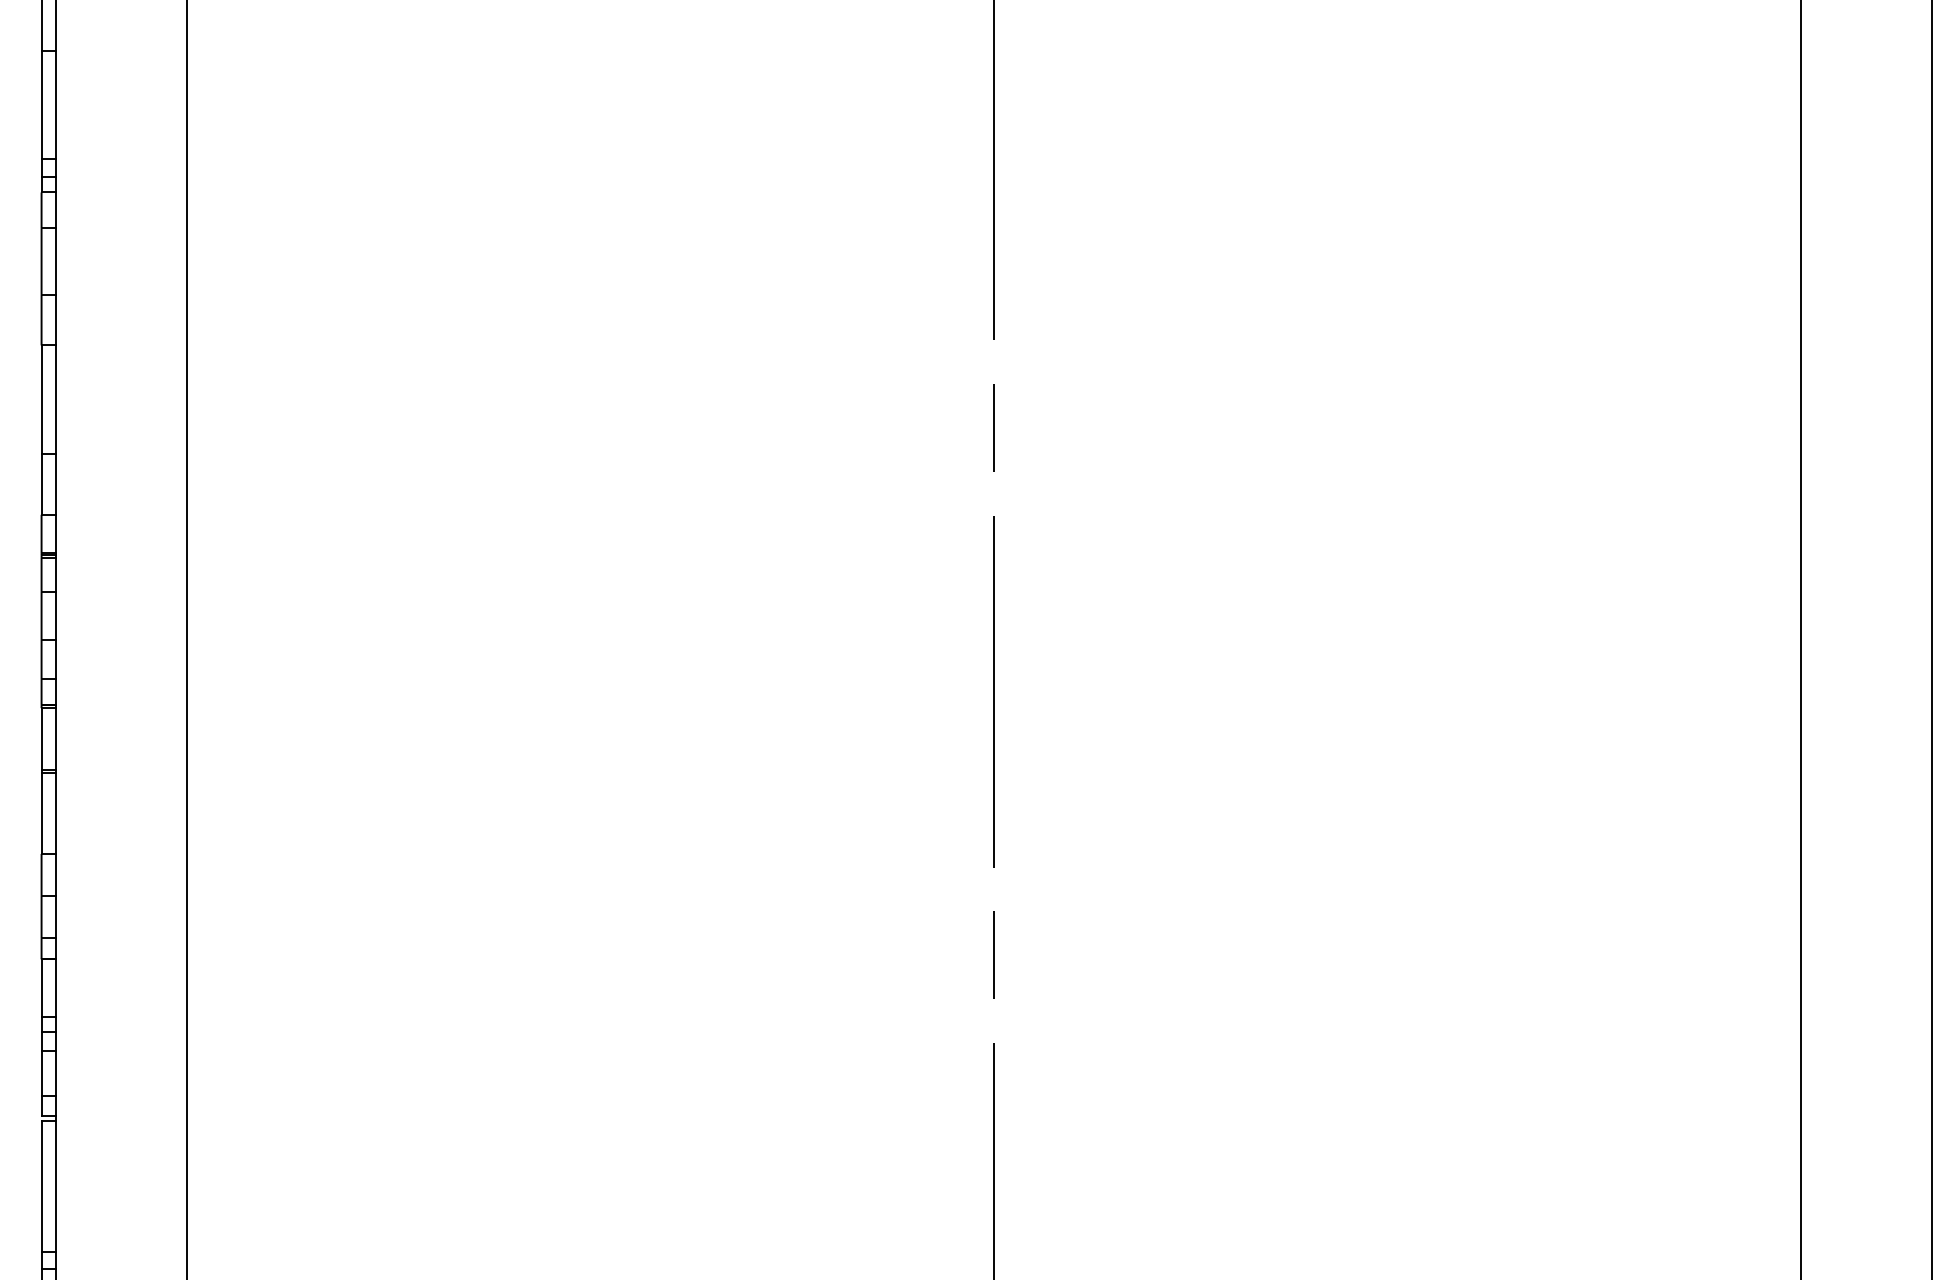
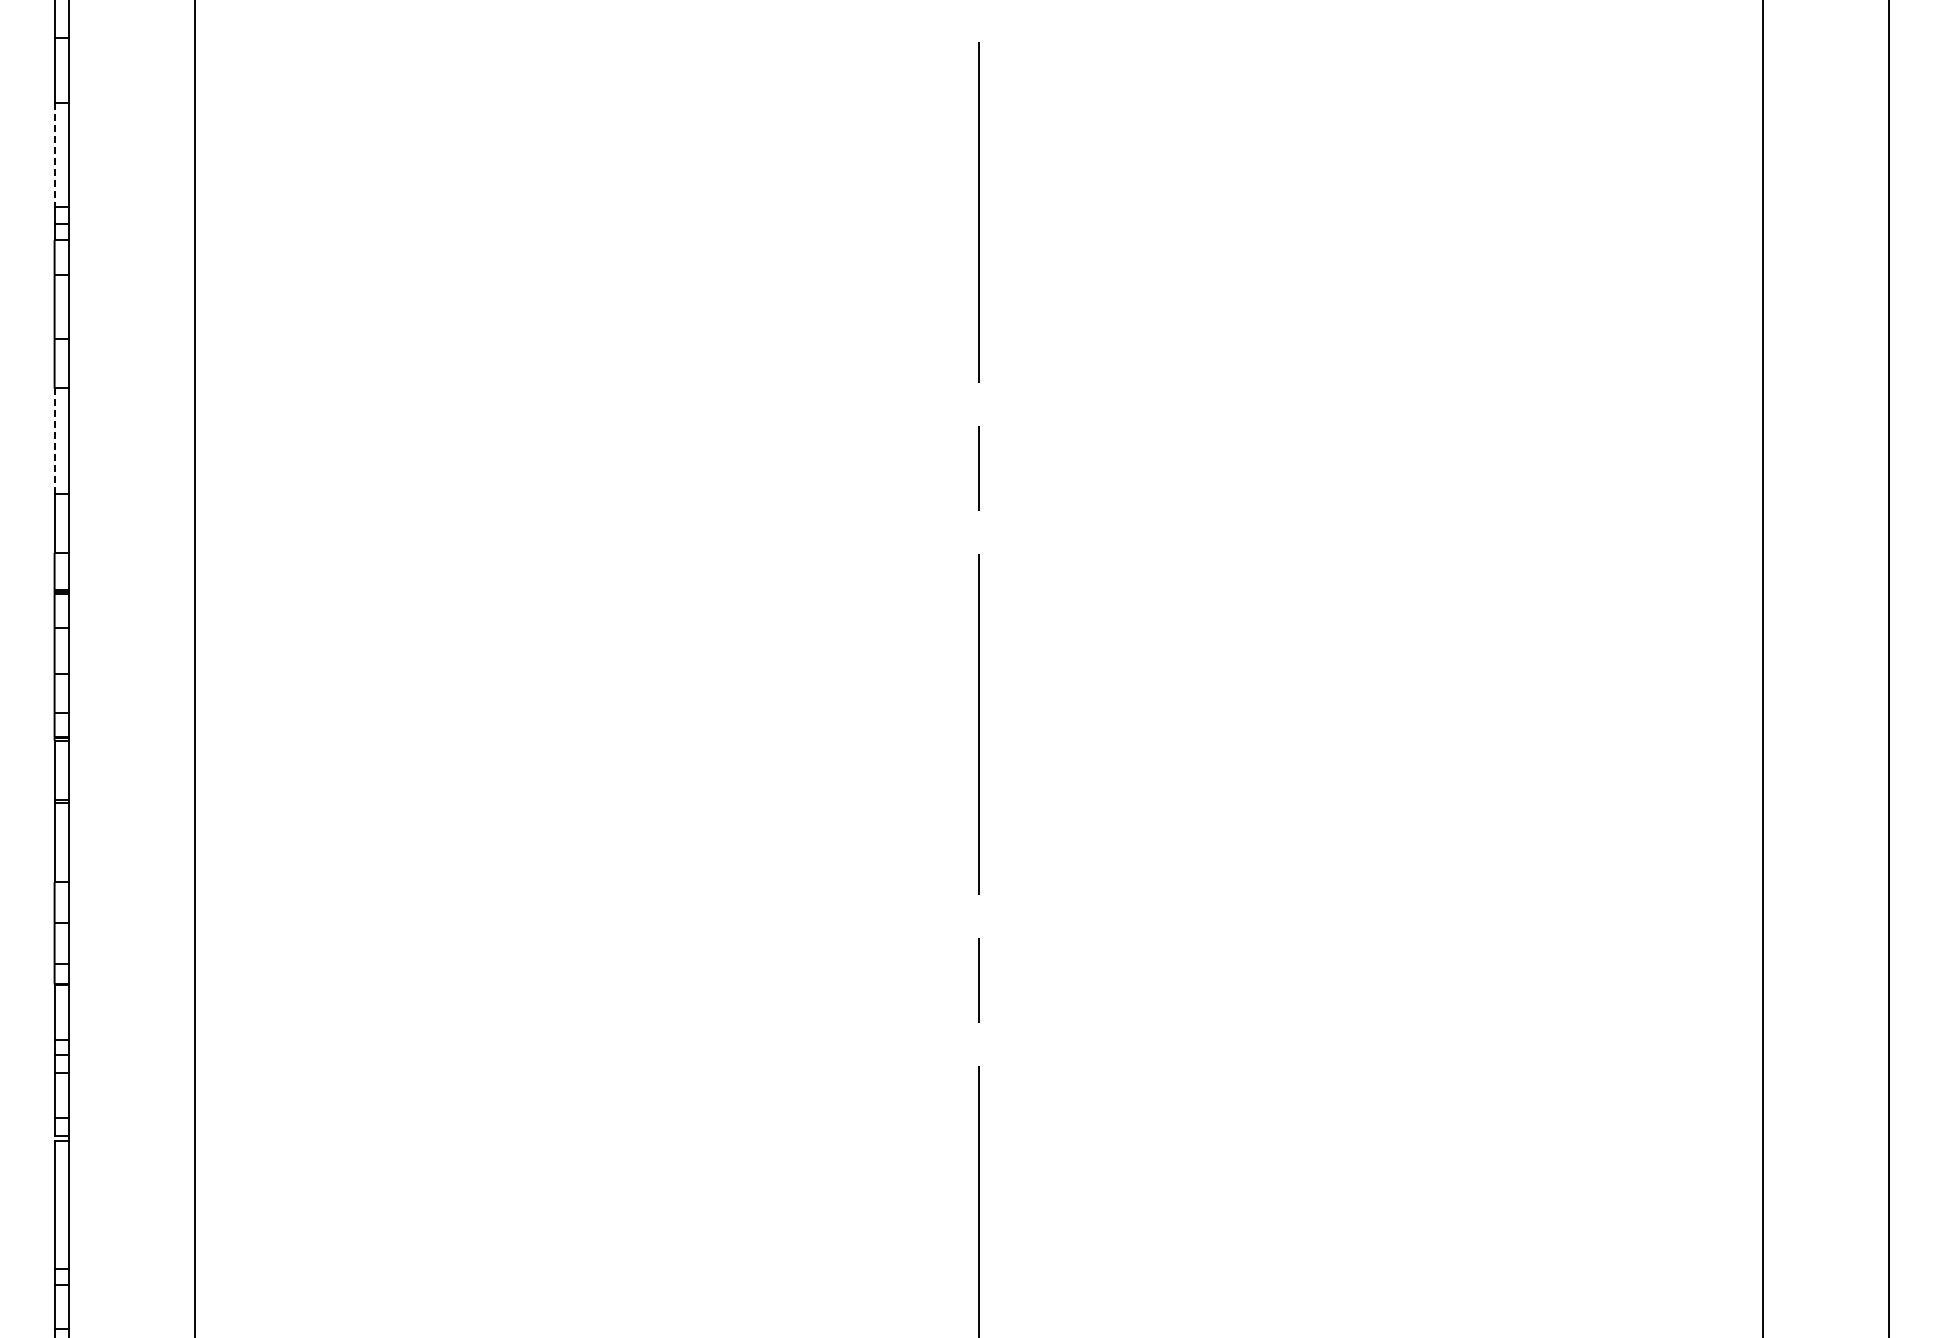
line: (41, 105) -> (54, 155), solid -> dashed
line: (41, 400) -> (54, 441), solid -> dashed

